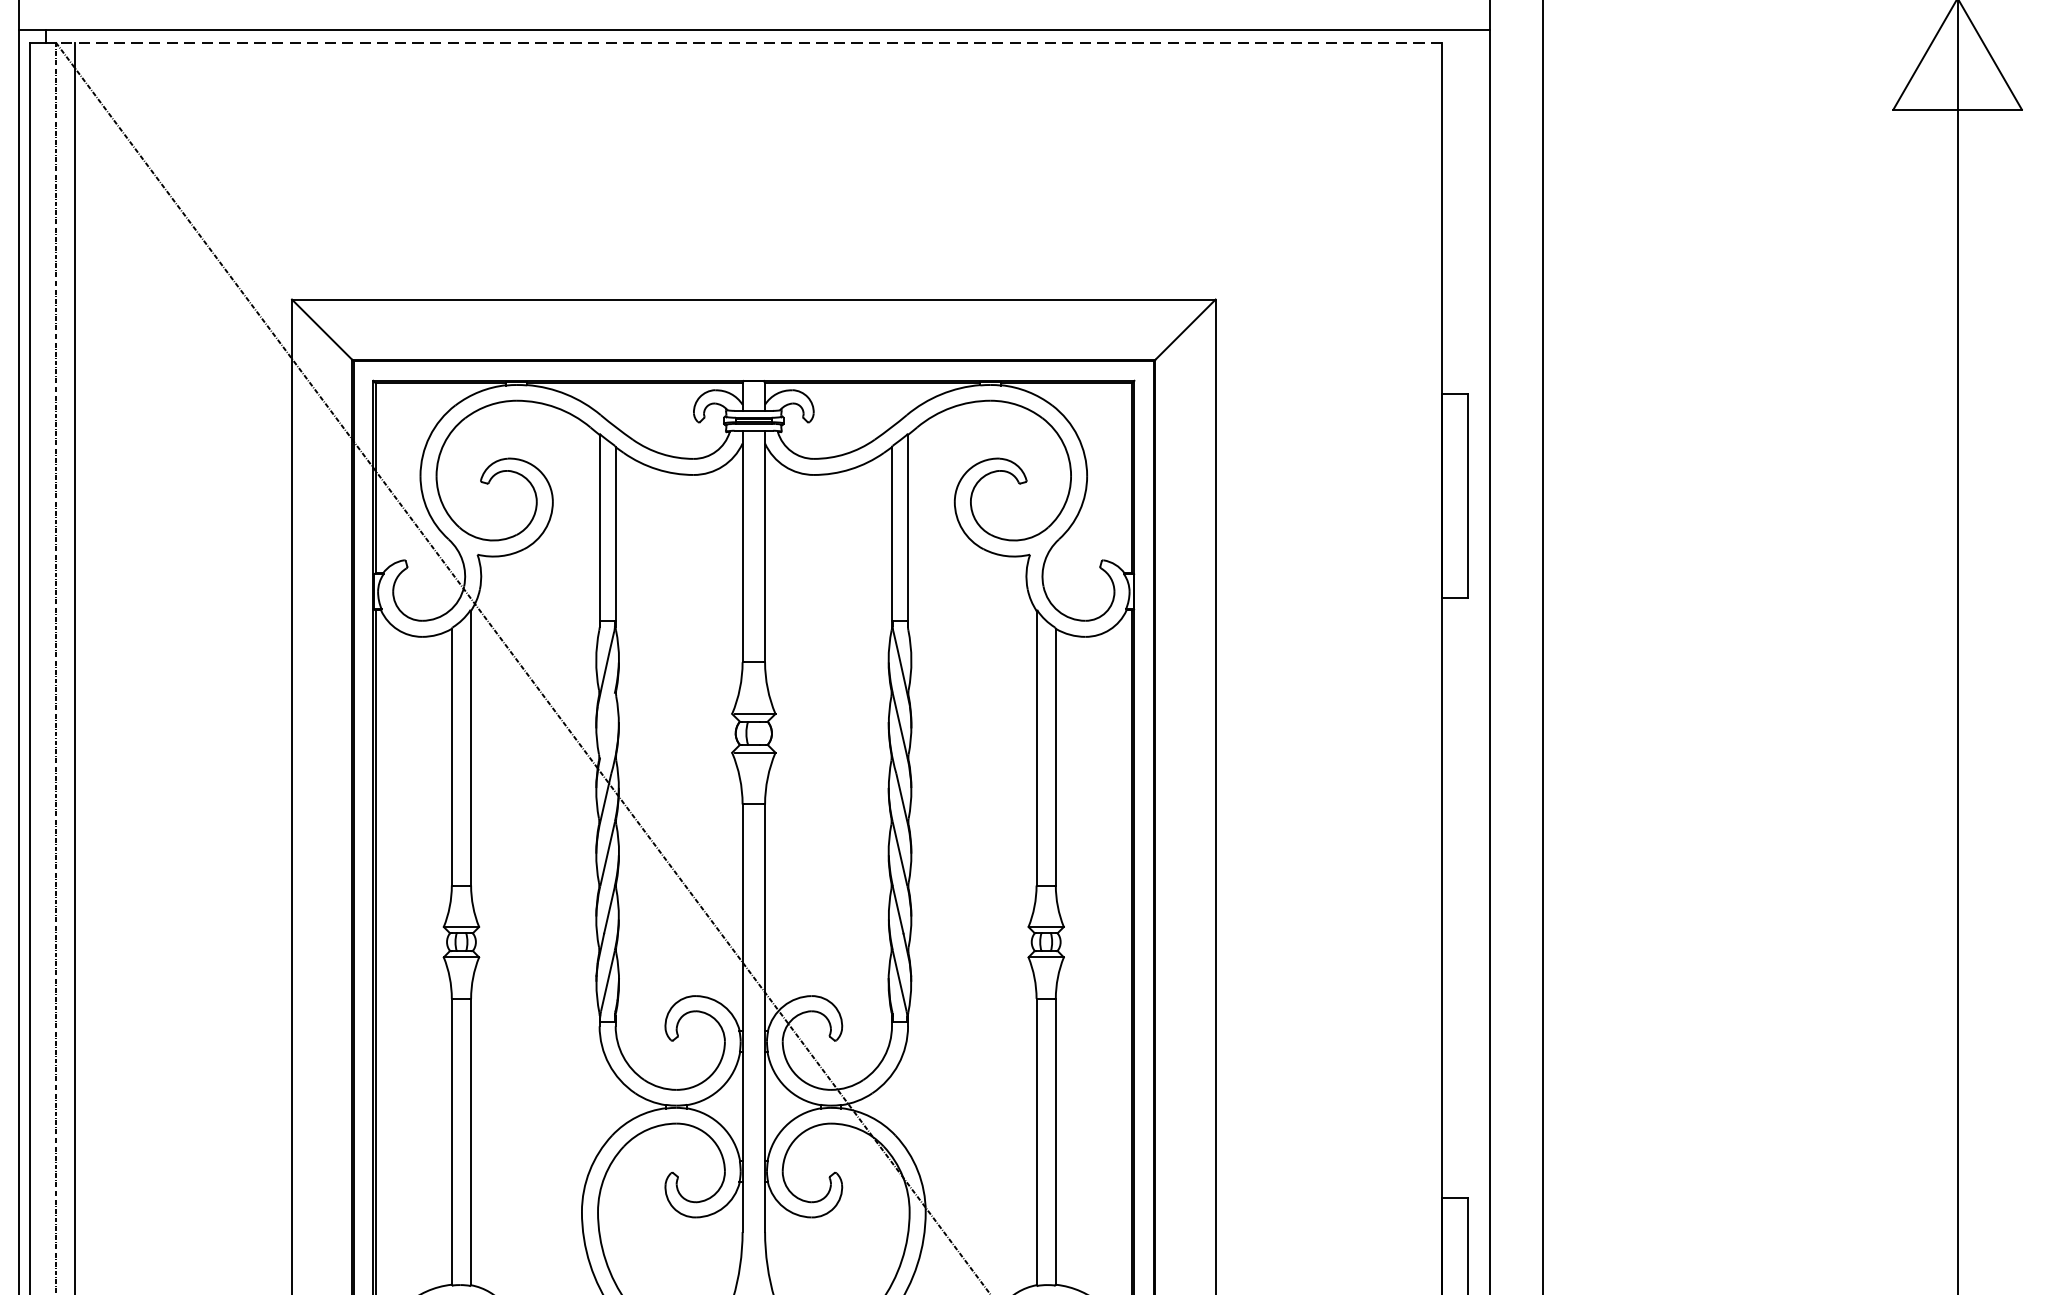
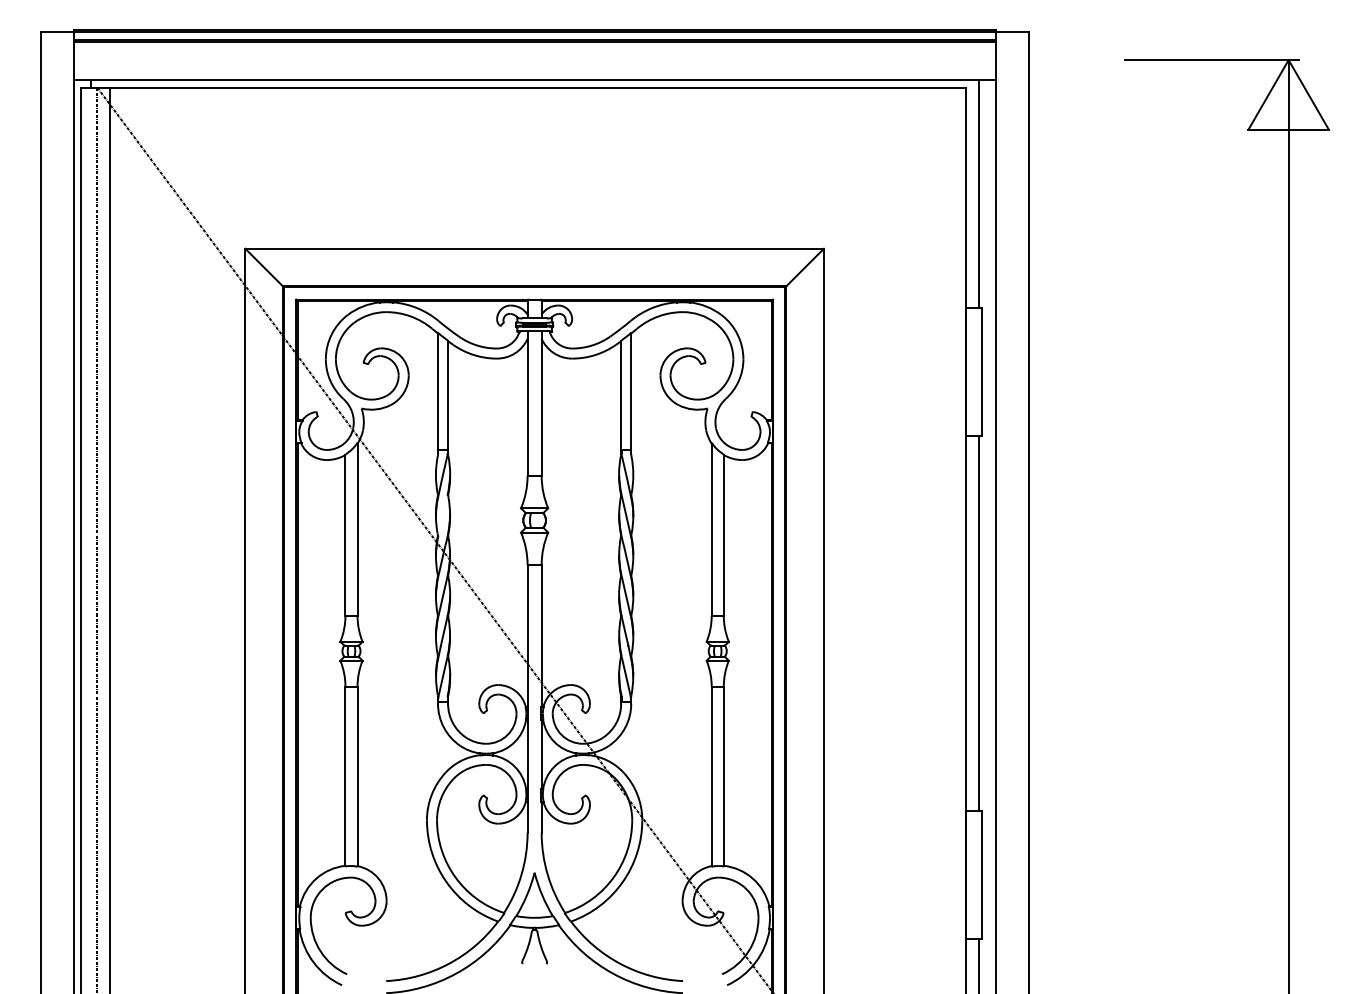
line: (748, 42) -> (531, 87), dashed -> solid
line: (1462, 212) -> (978, 194), added
line: (1462, 897) -> (978, 623), added

